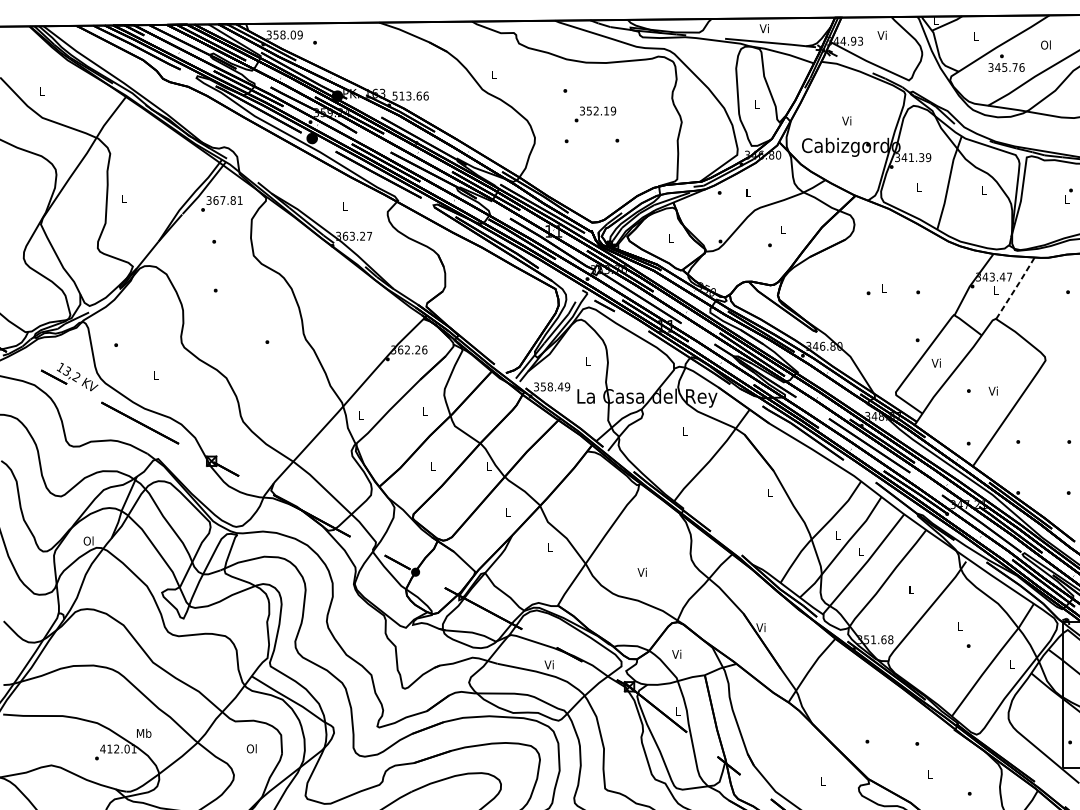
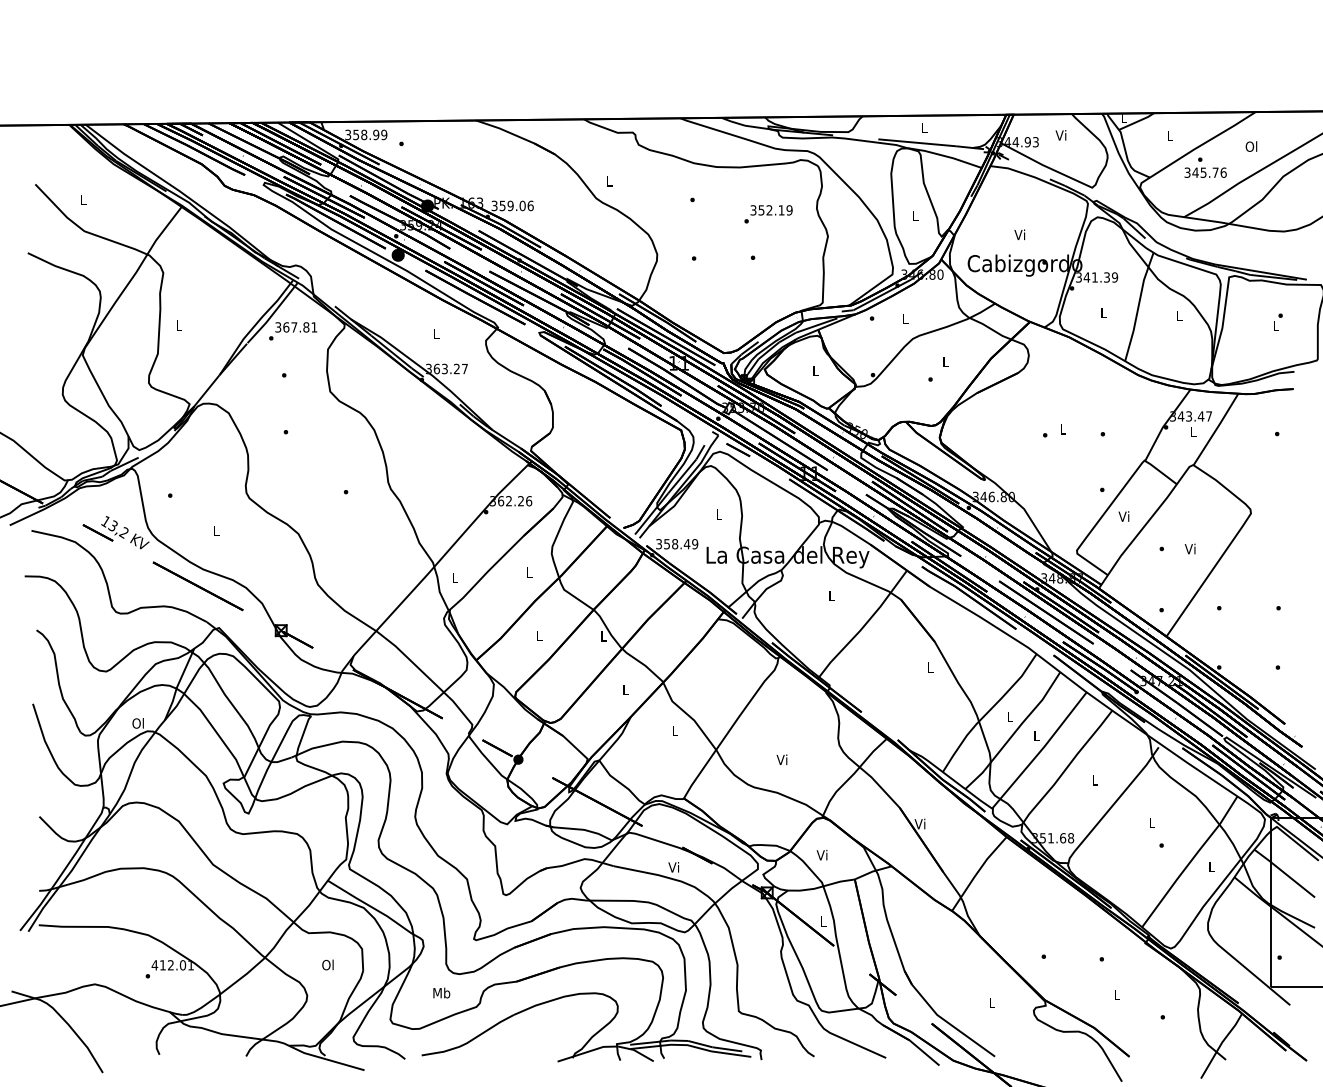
text: (763, 28) -> (923, 127), Vi -> L
text: (293, 35) -> (376, 135), 358.09 -> 358.99
text: (407, 95) -> (508, 205), 513.66 -> 359.06
text: (595, 114) -> (768, 214), moved
line: (1015, 288) -> (1216, 429), dashed -> solid
text: (143, 732) -> (441, 992), moved

